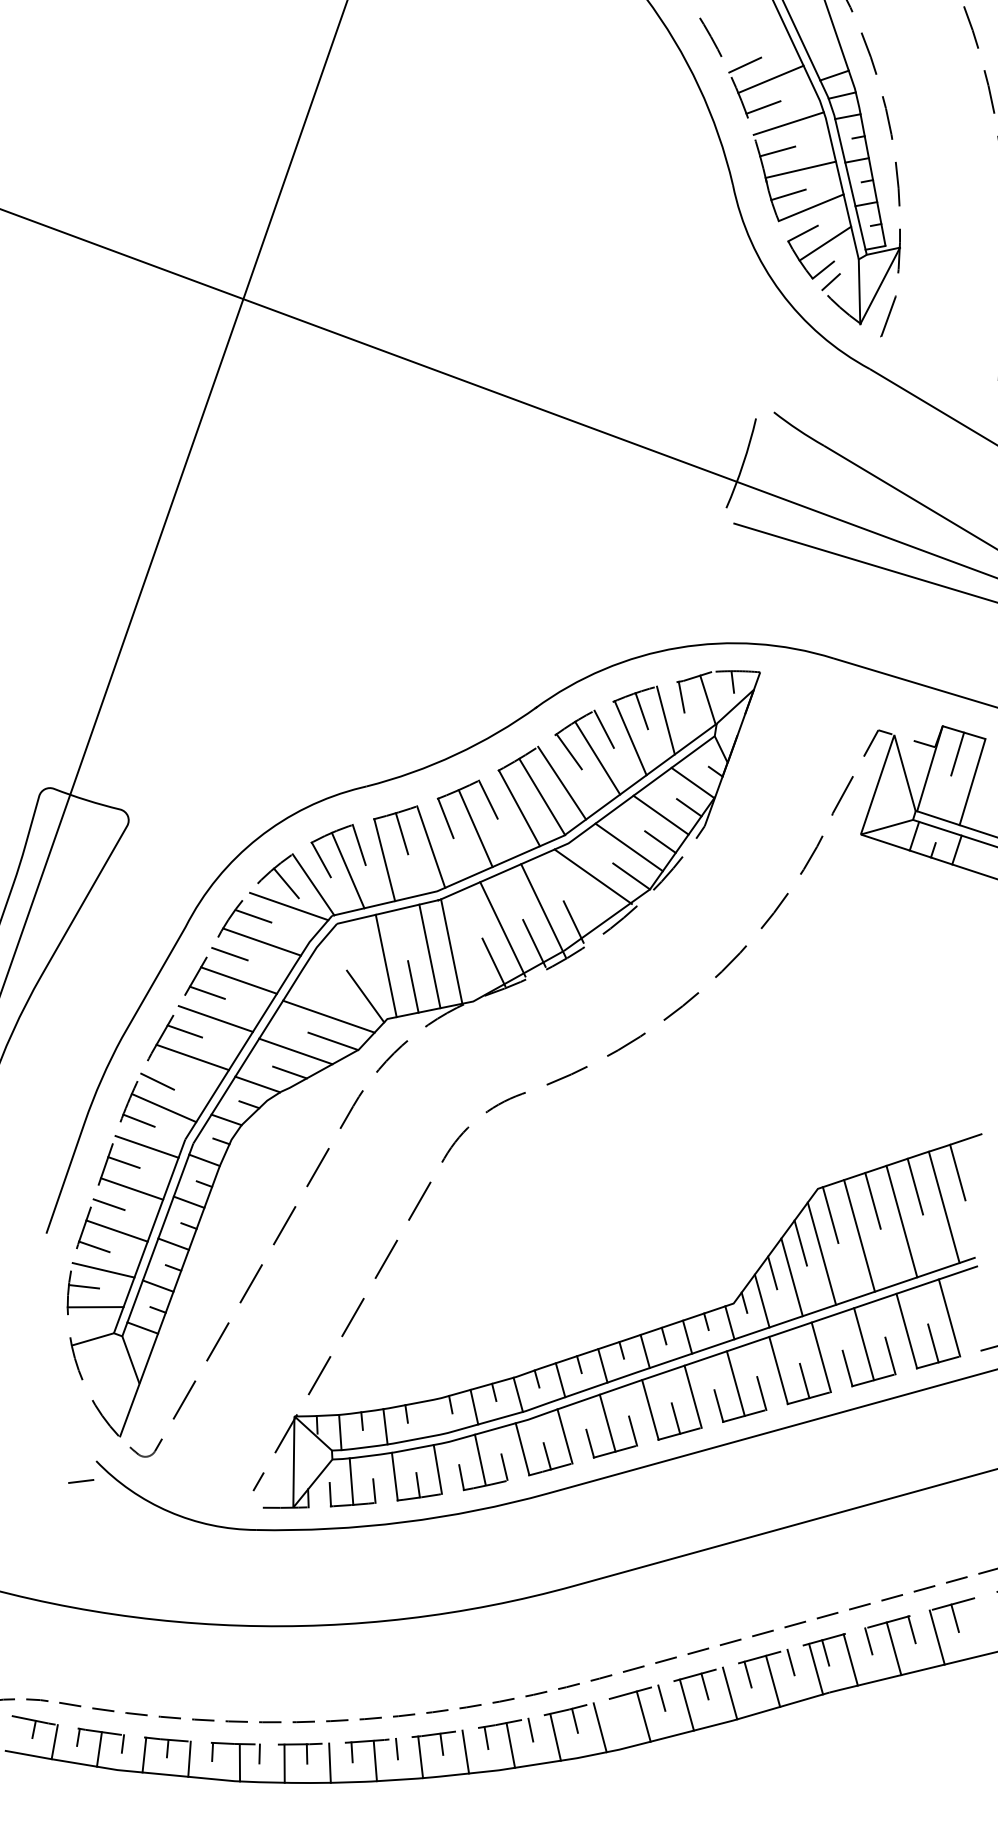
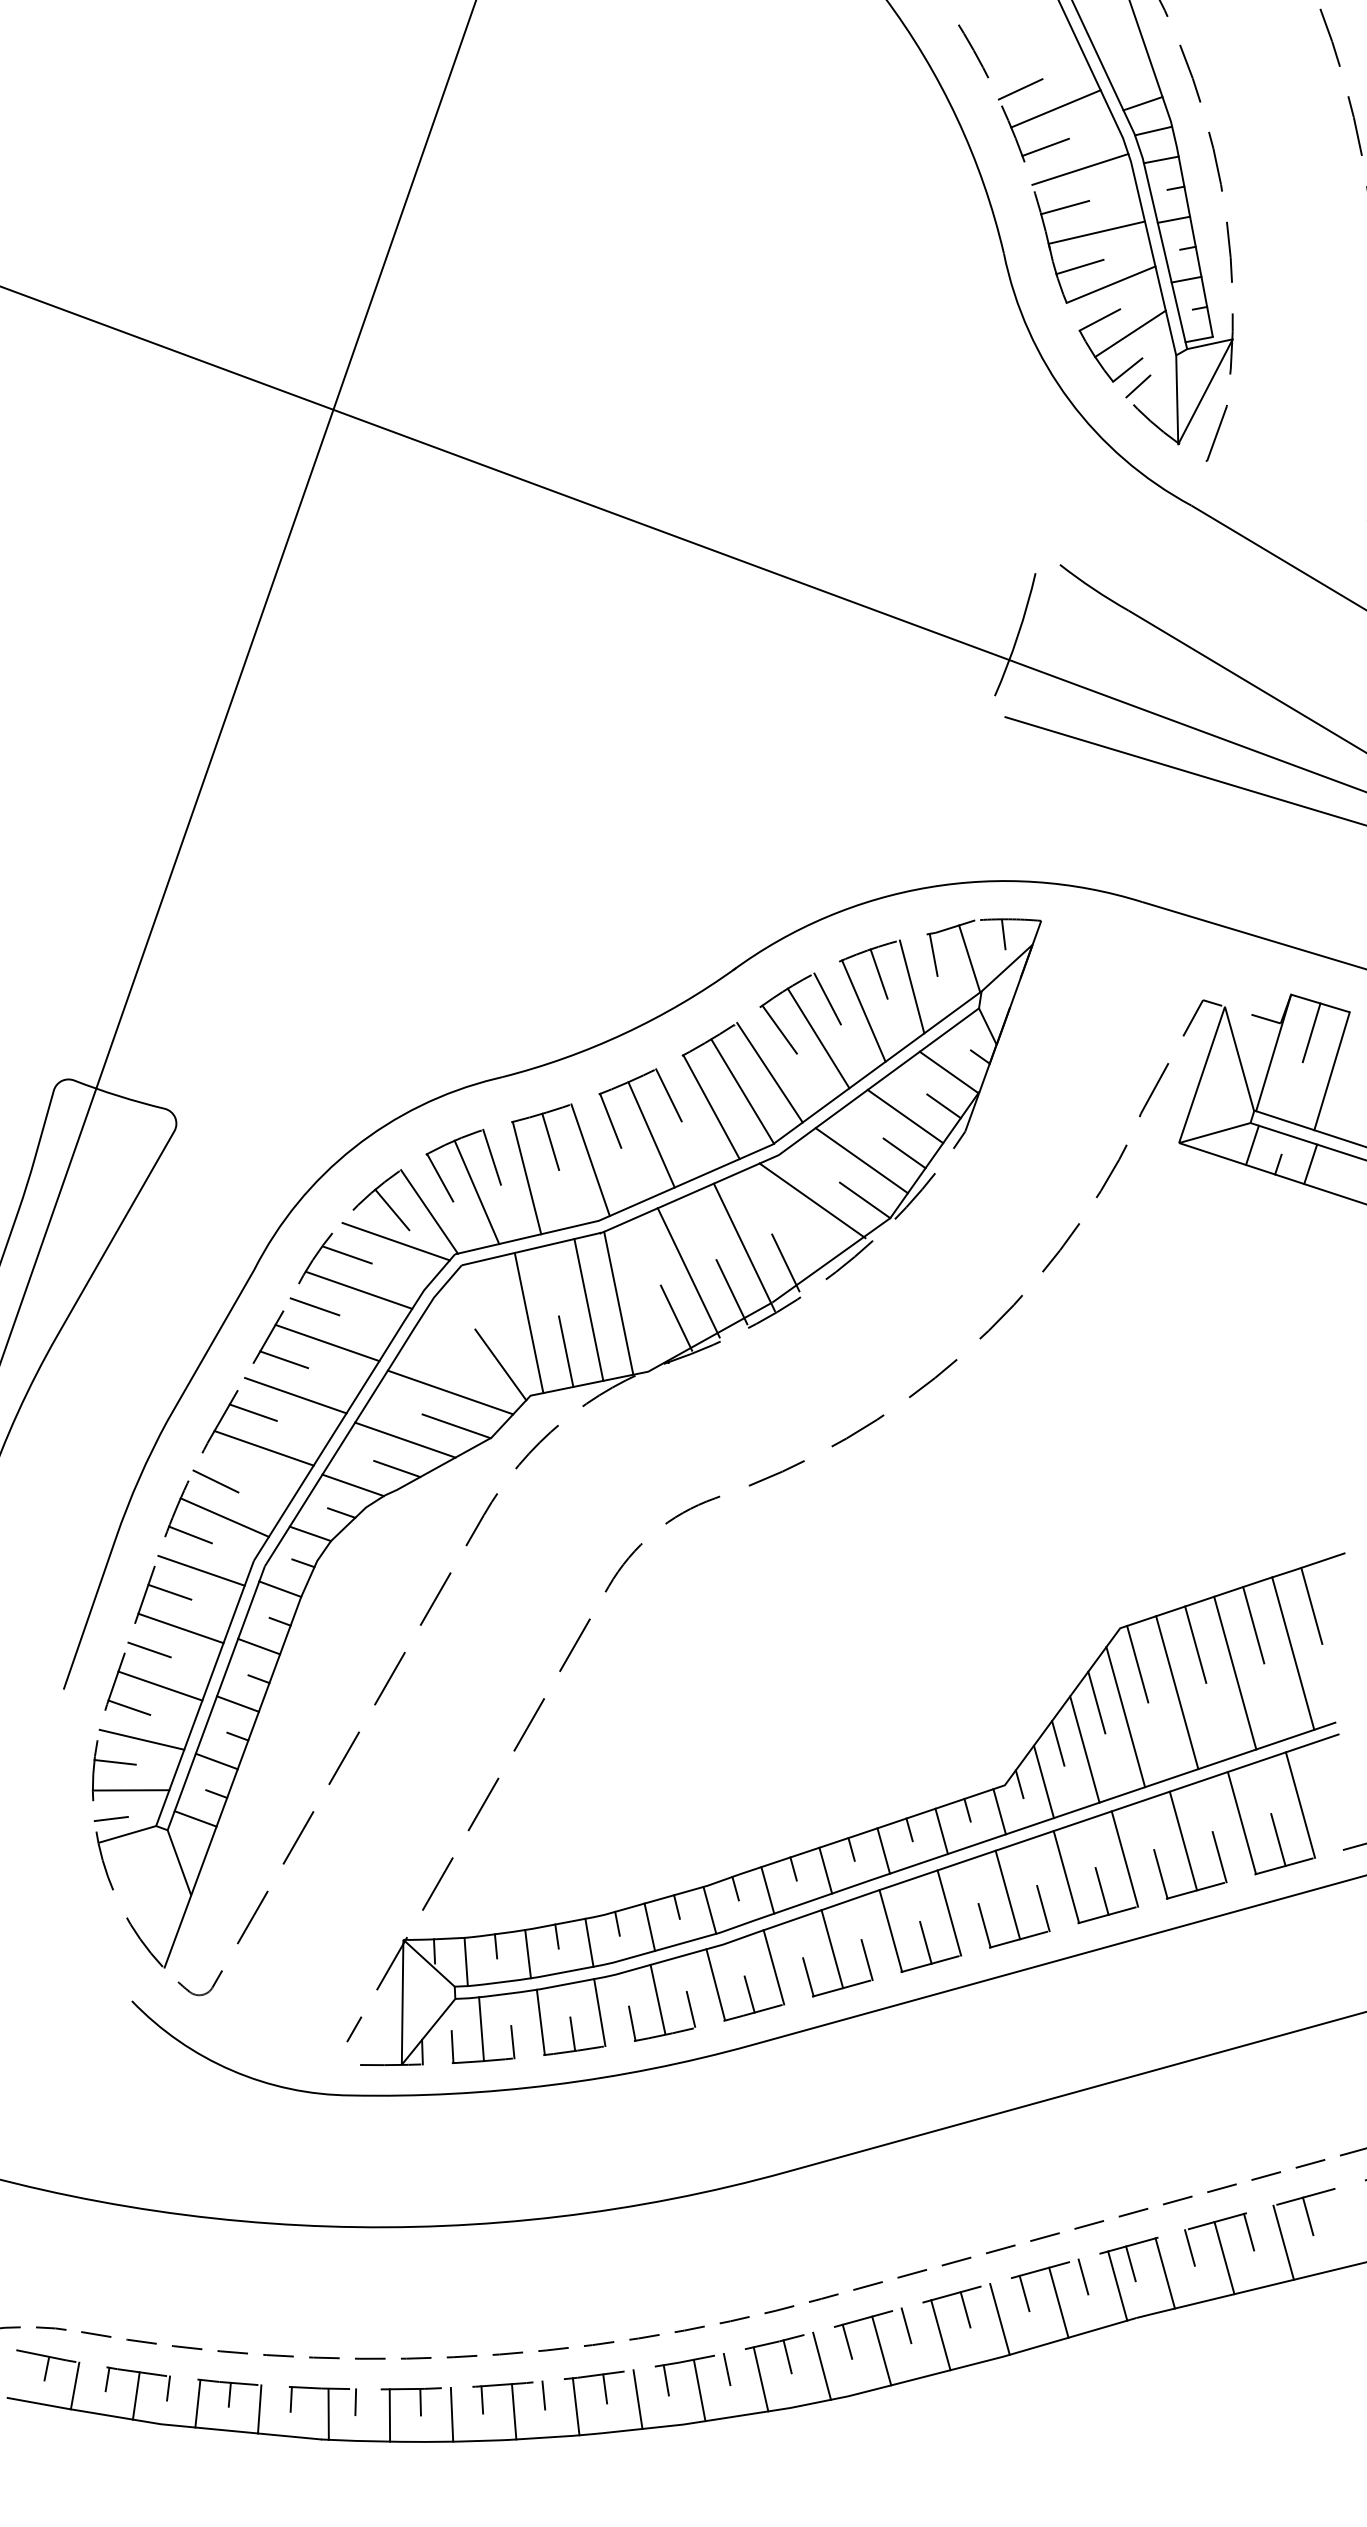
line: (430, 1418) -> (589, 1942), added
line: (80, 1481) -> (110, 1818), moved
line: (618, 1709) -> (847, 2341), added

